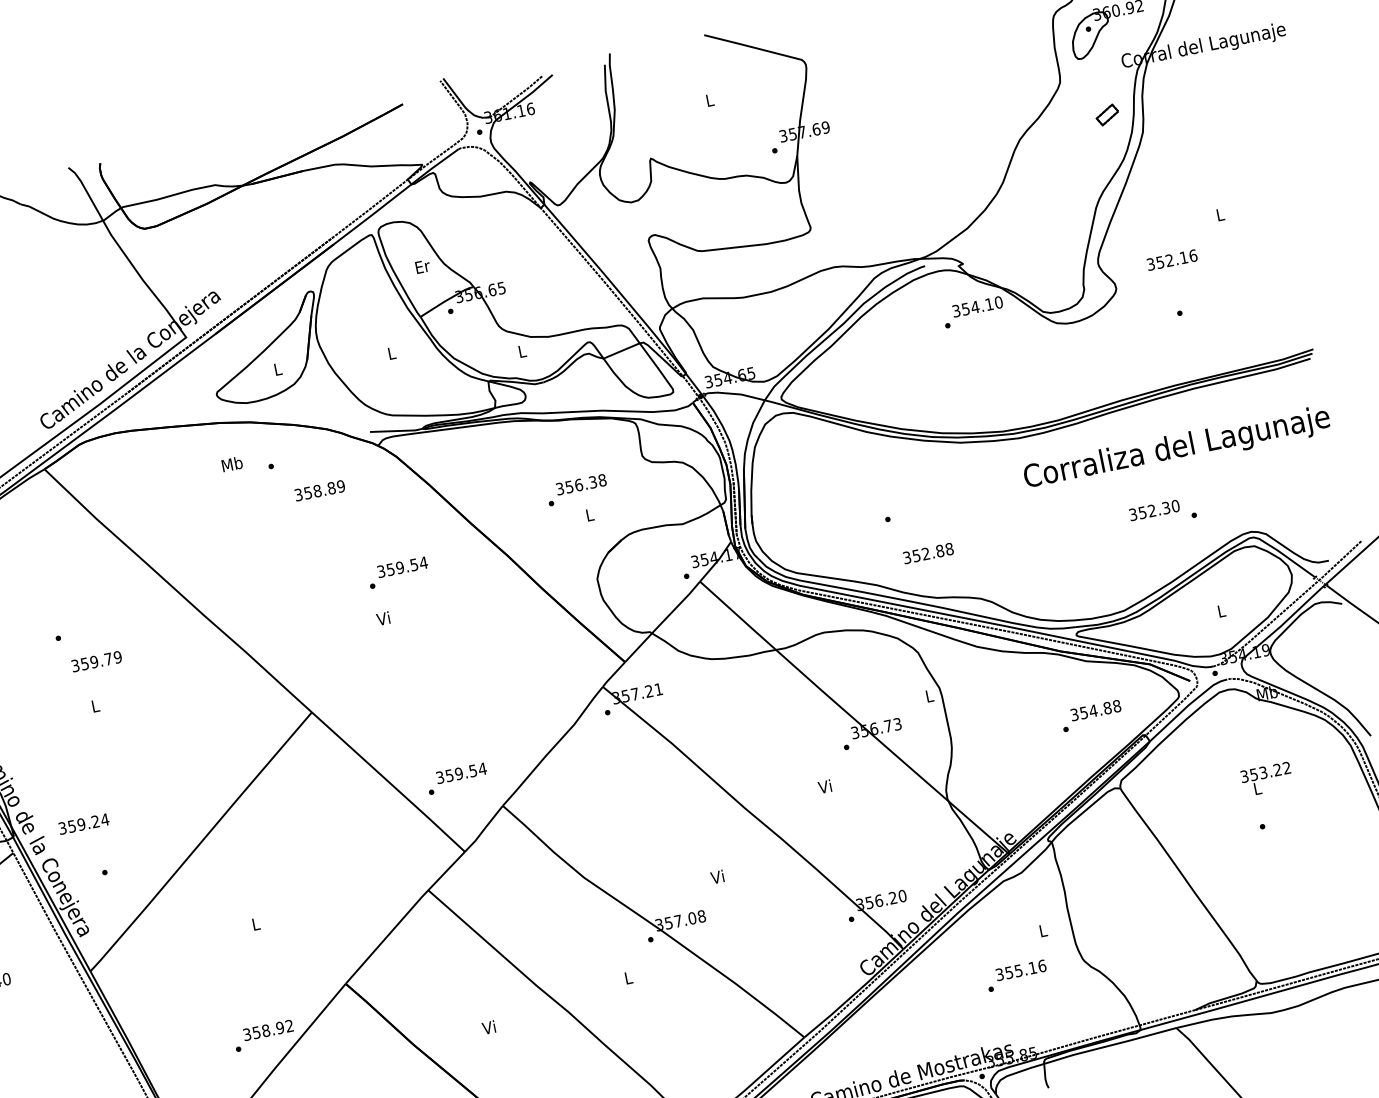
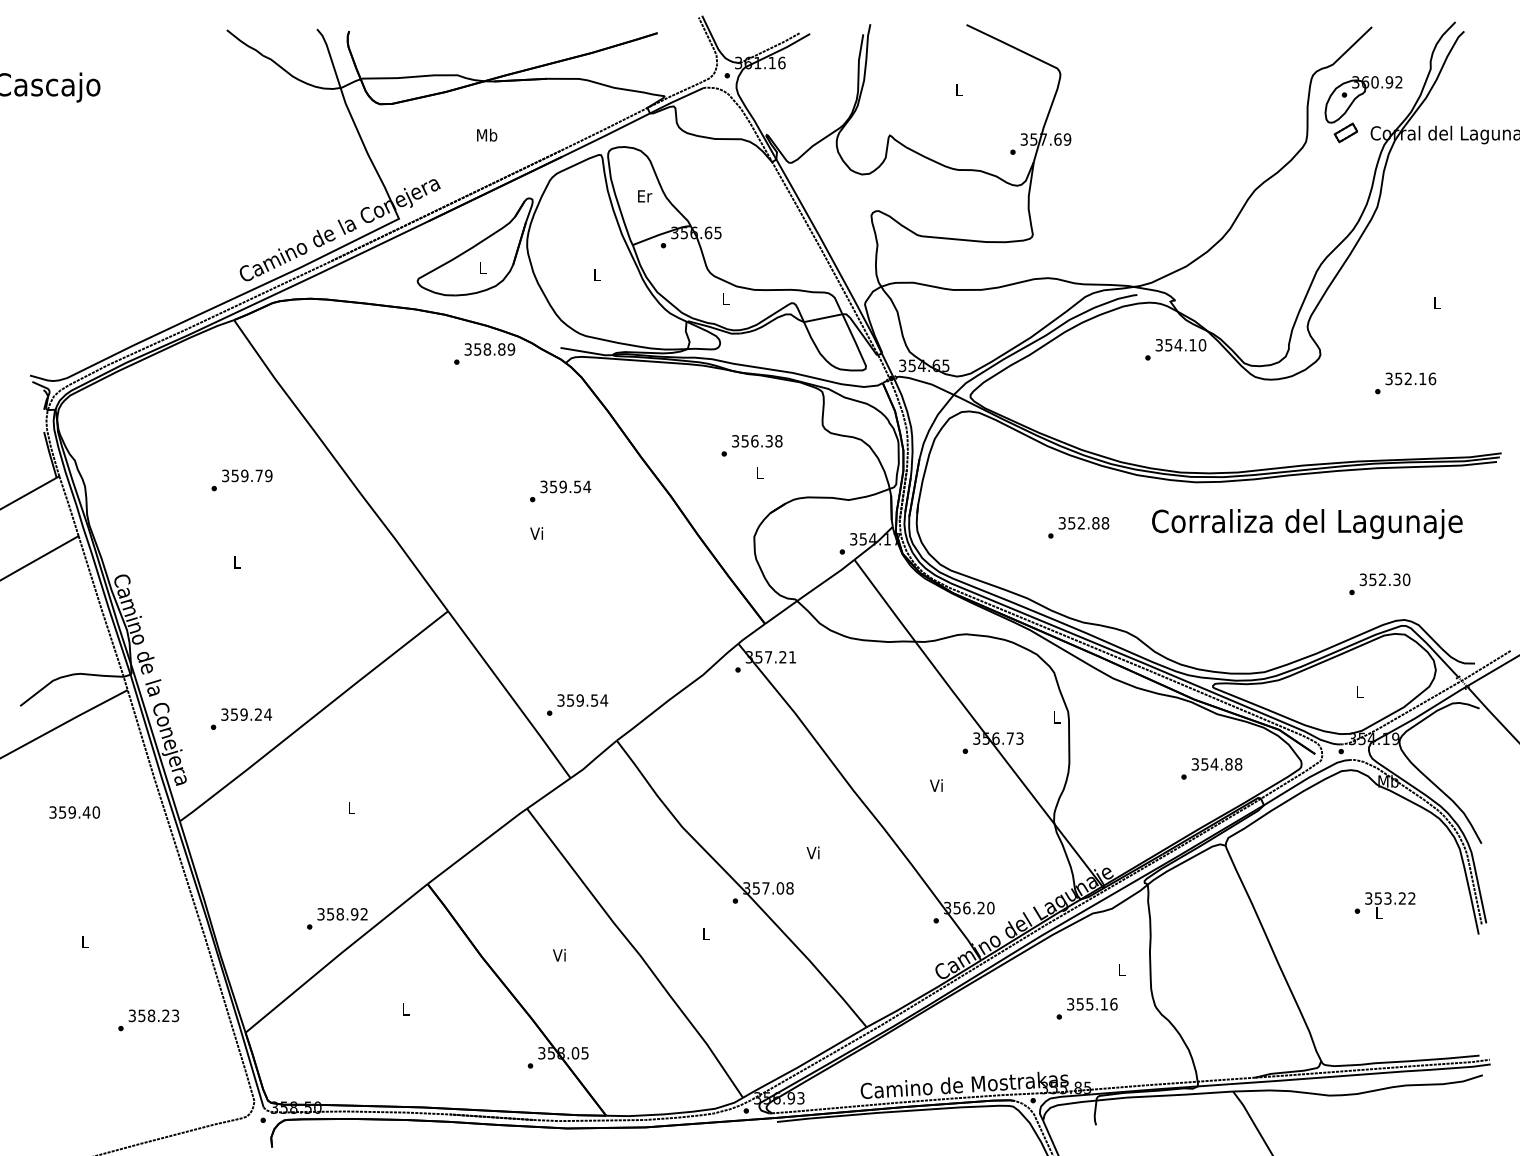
part: (1106, 114) -> (1345, 132), moved
text: (1171, 259) -> (1410, 378), moved
text: (1177, 449) -> (1307, 524), moved
text: (232, 463) -> (487, 134), moved
text: (319, 490) -> (489, 349), moved
text: (1153, 510) -> (1384, 579), moved
text: (928, 553) -> (1083, 523), moved
text: (96, 661) -> (247, 475), moved
text: (1267, 779) -> (1390, 905), moved
text: (83, 823) -> (246, 714), moved

